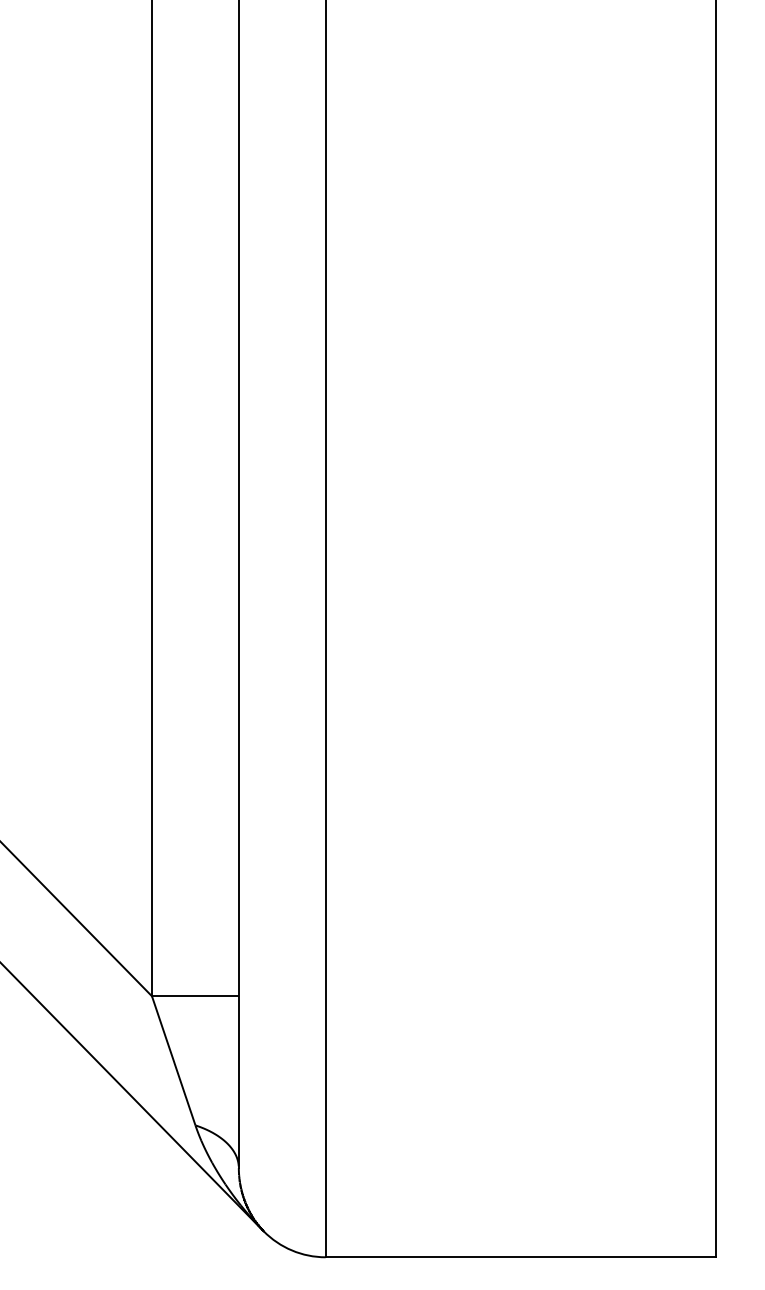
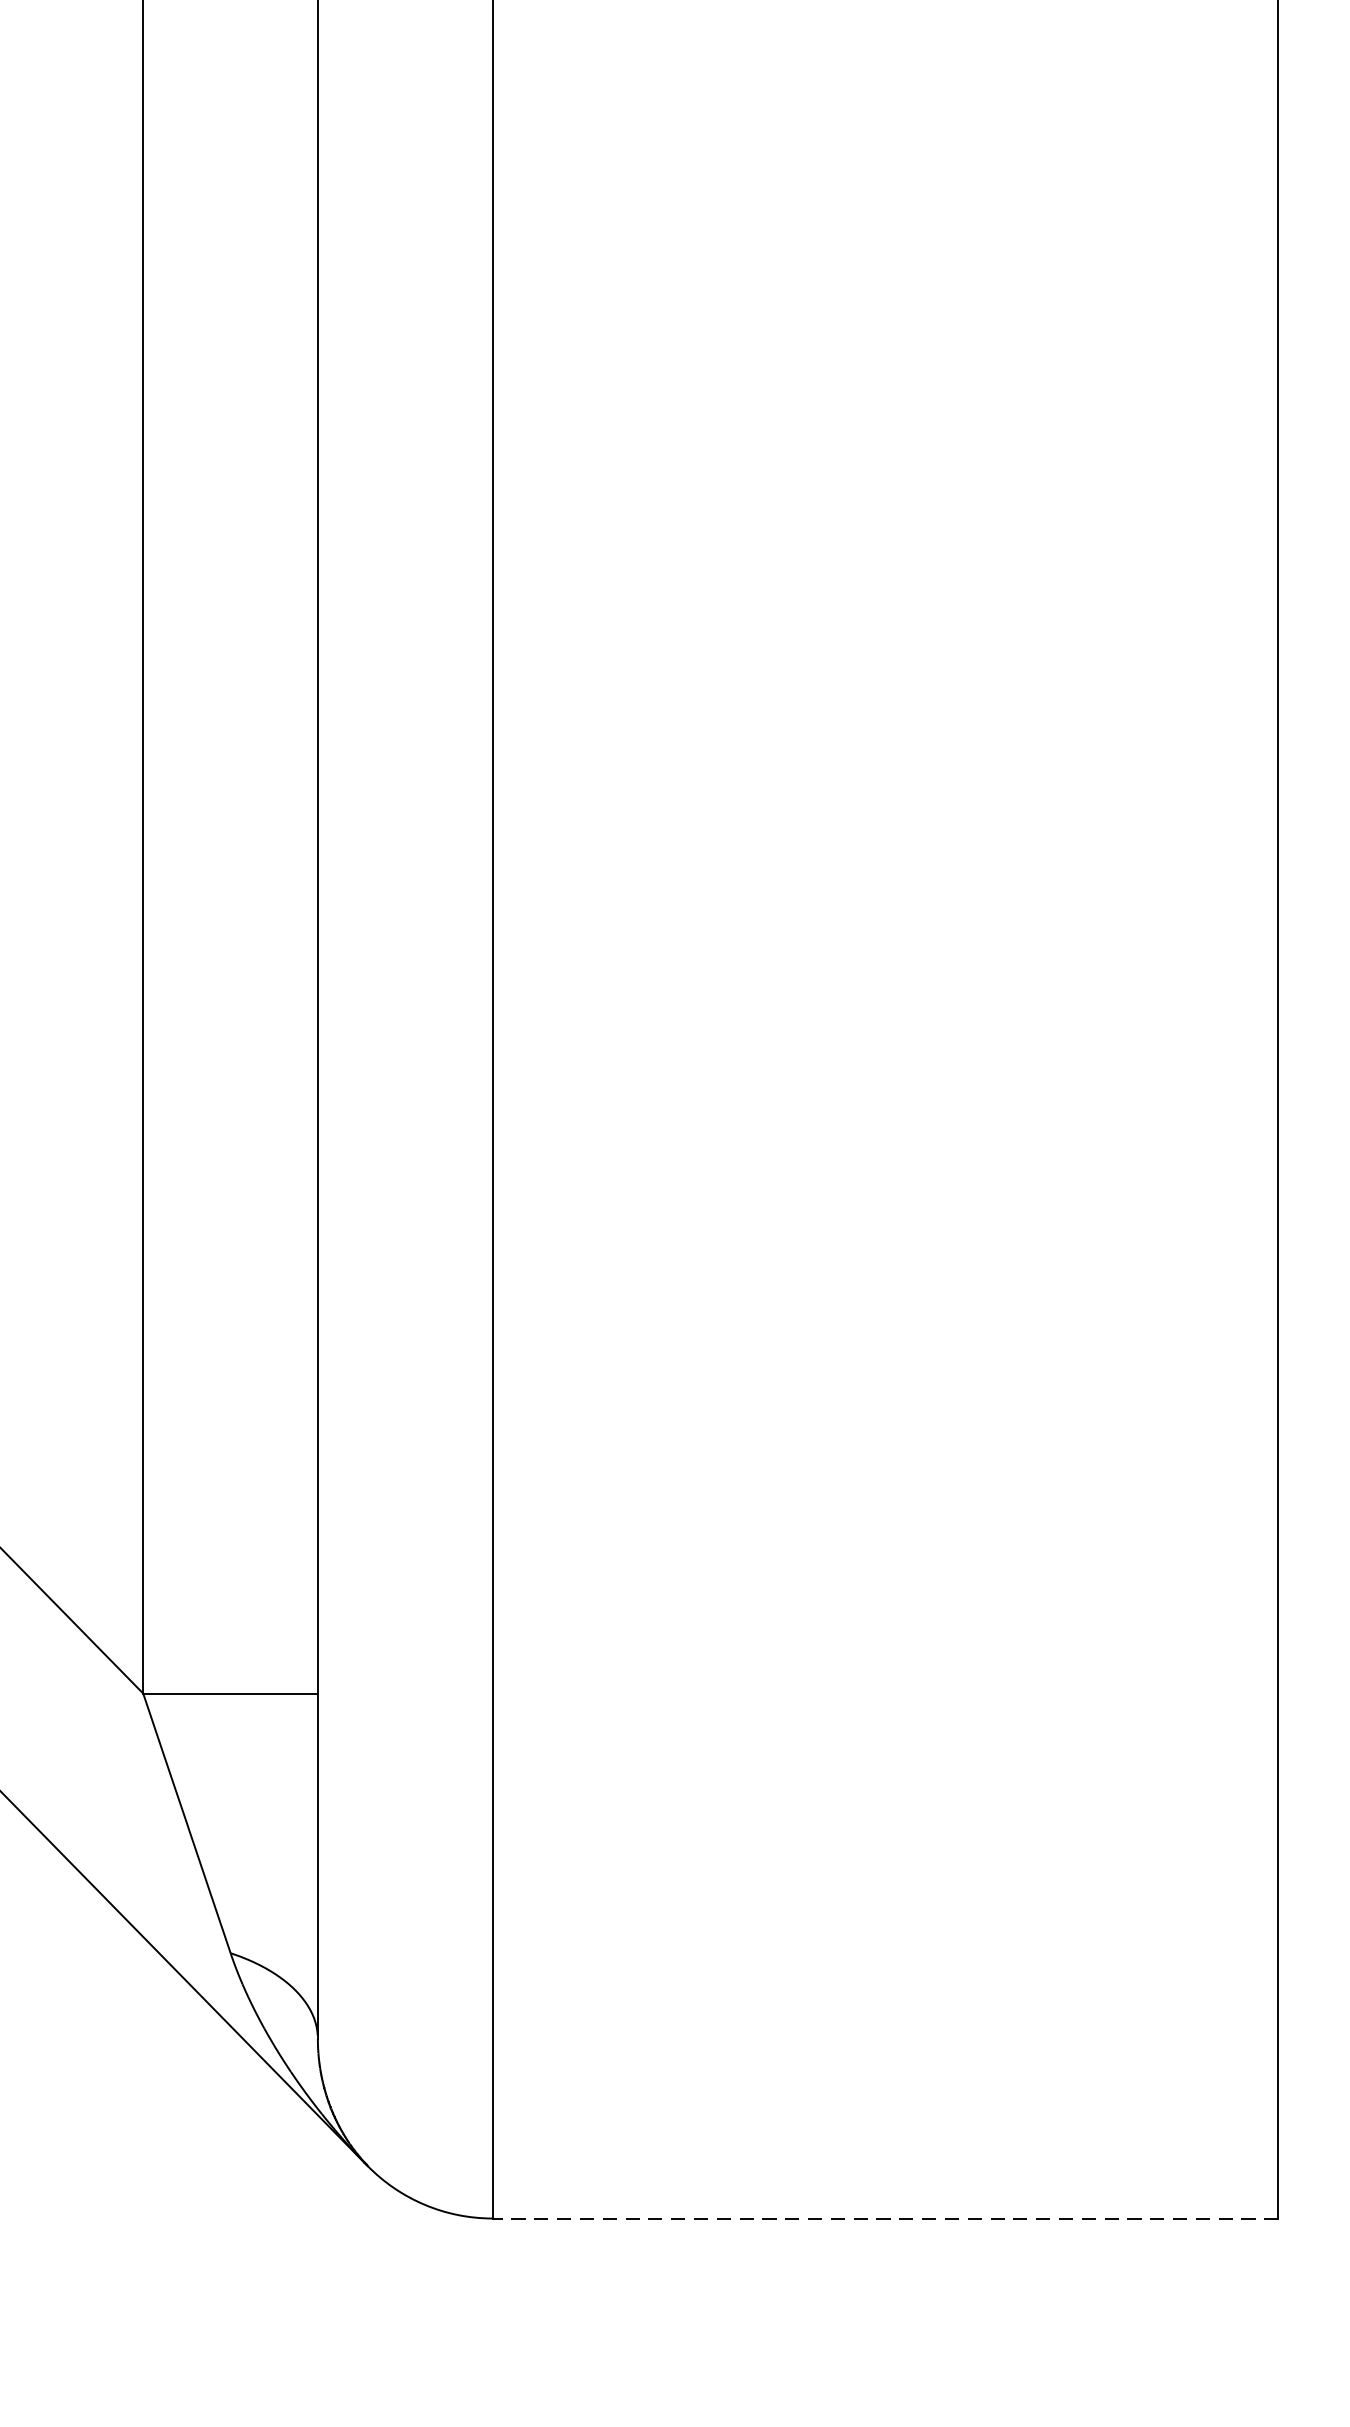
line: (520, 1257) -> (884, 2218), solid -> dashed

